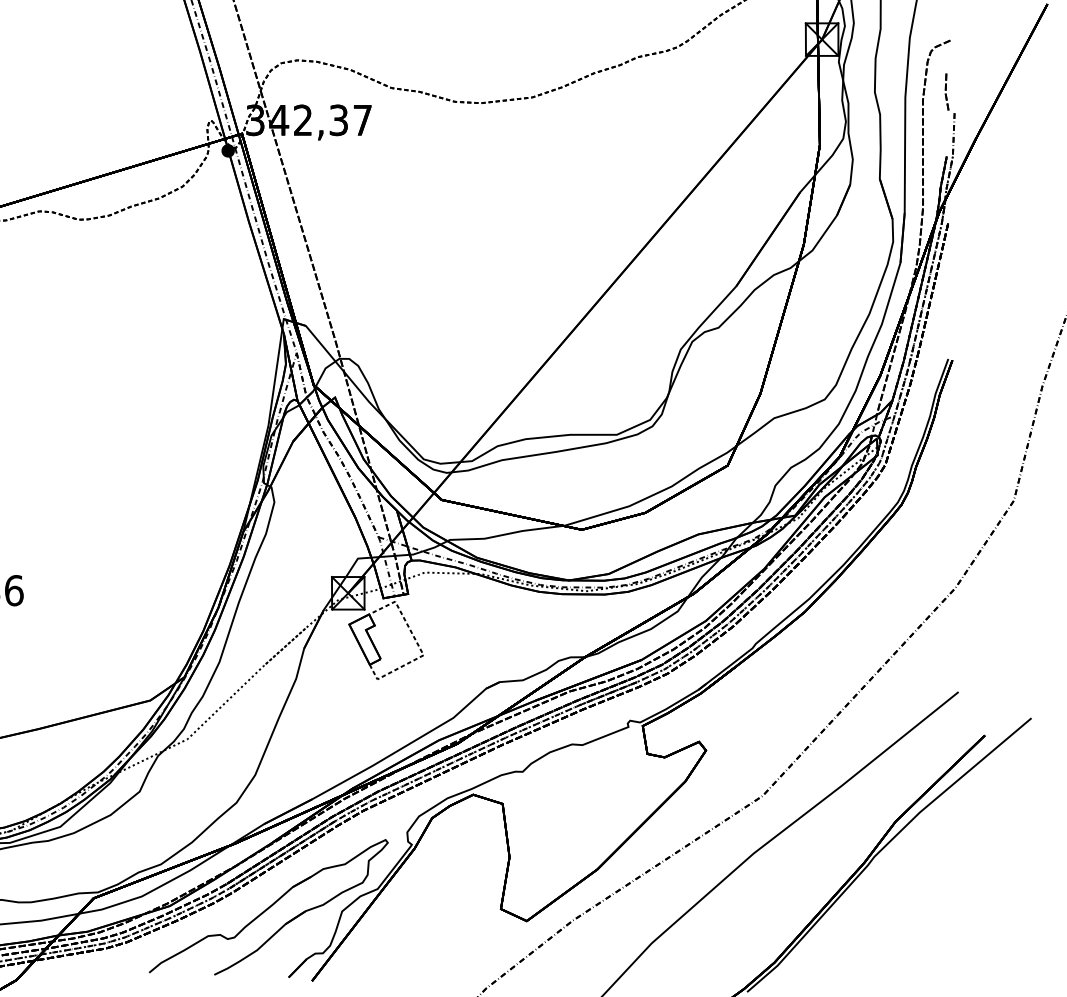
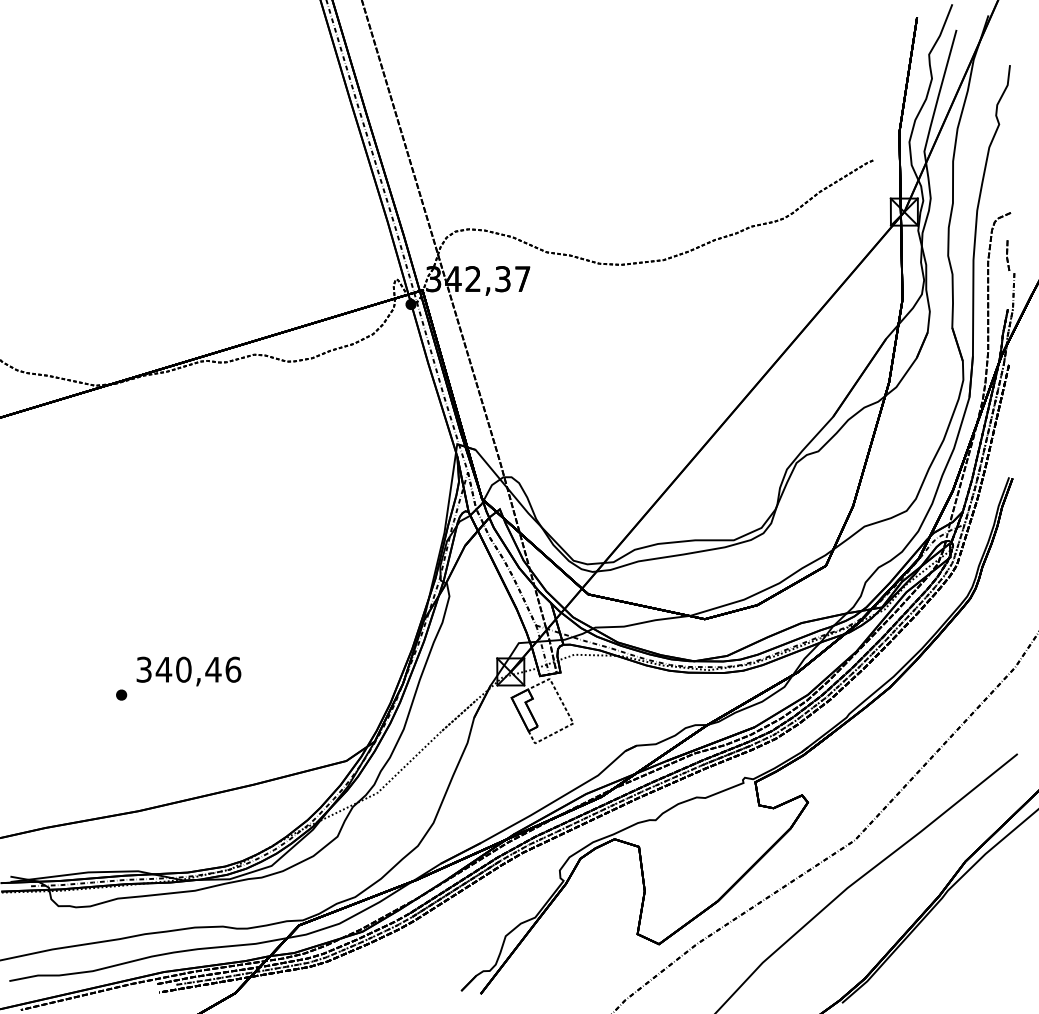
part: (268, 907) -> (444, 932), removed

